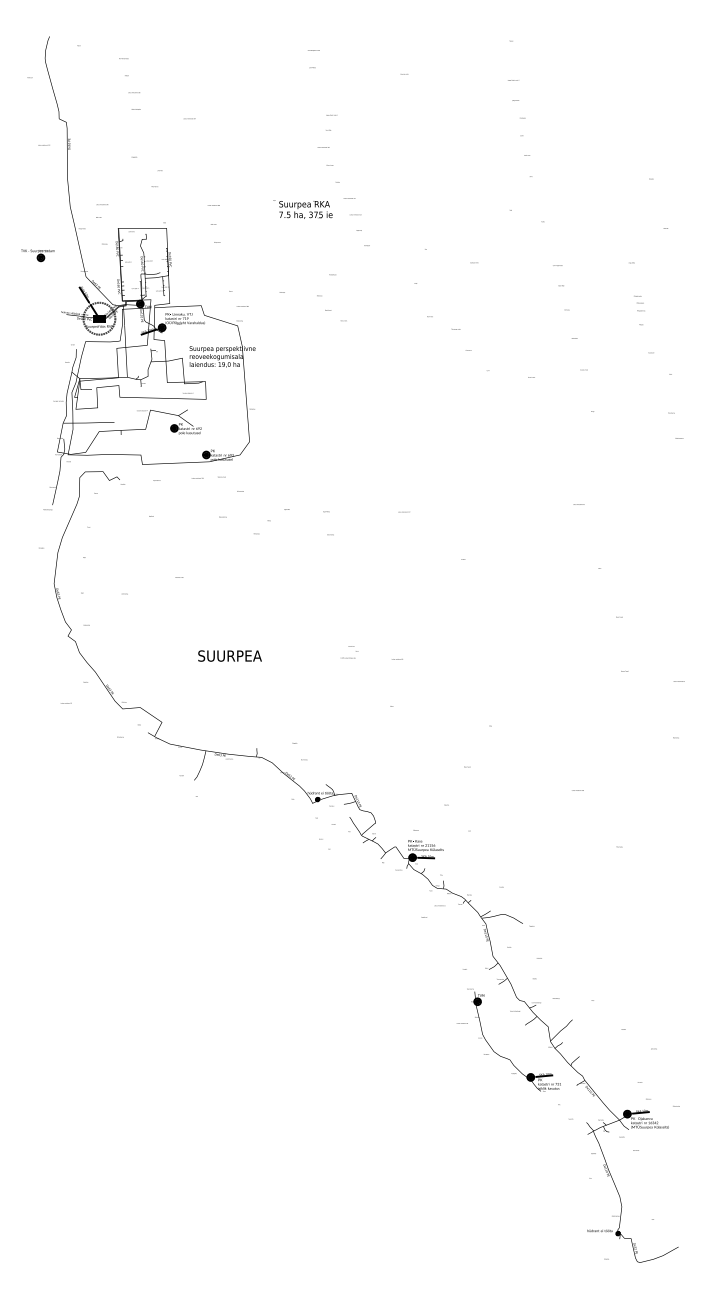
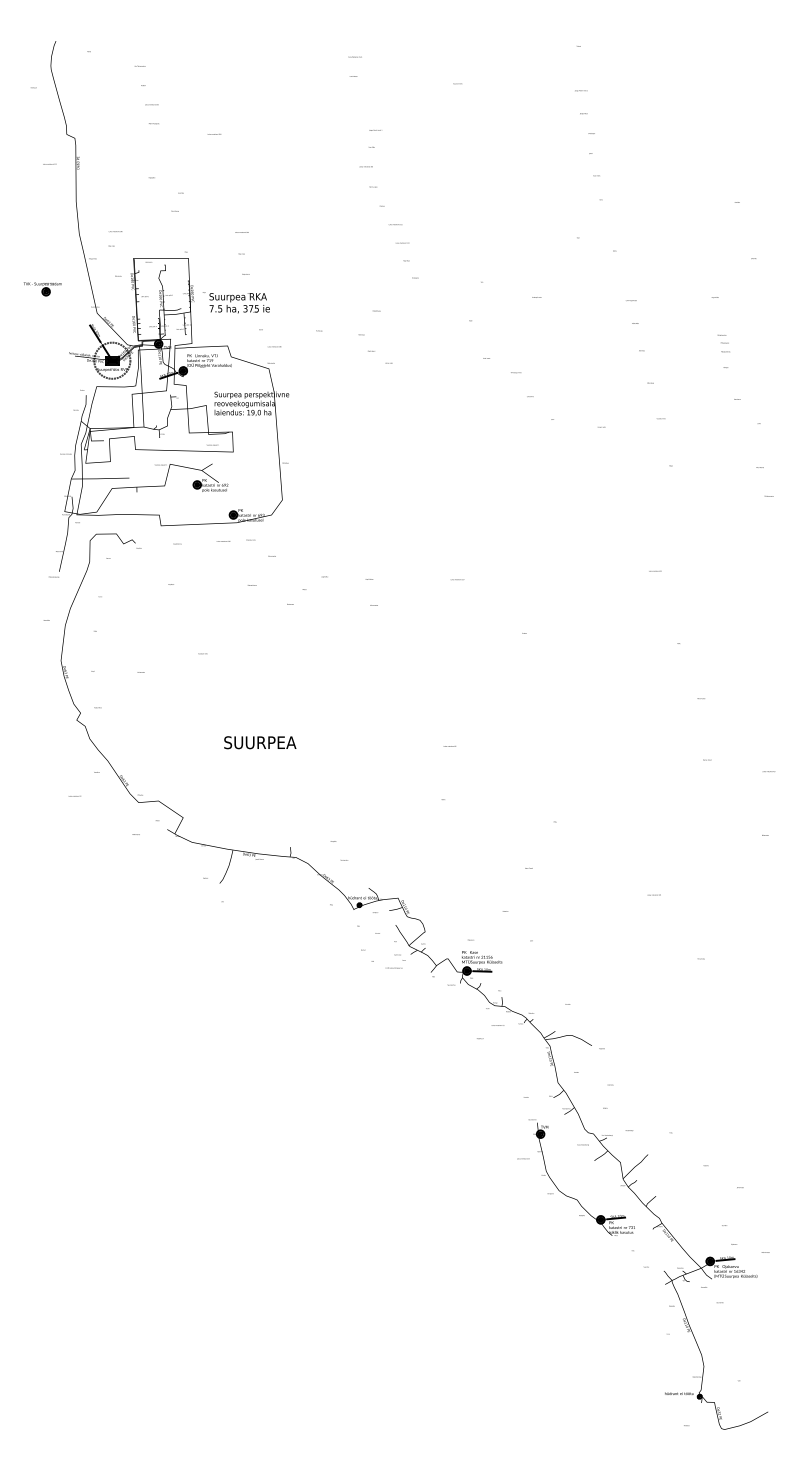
text: (302, 209) -> (235, 302), moved
text: (350, 652) -> (396, 961), moved

